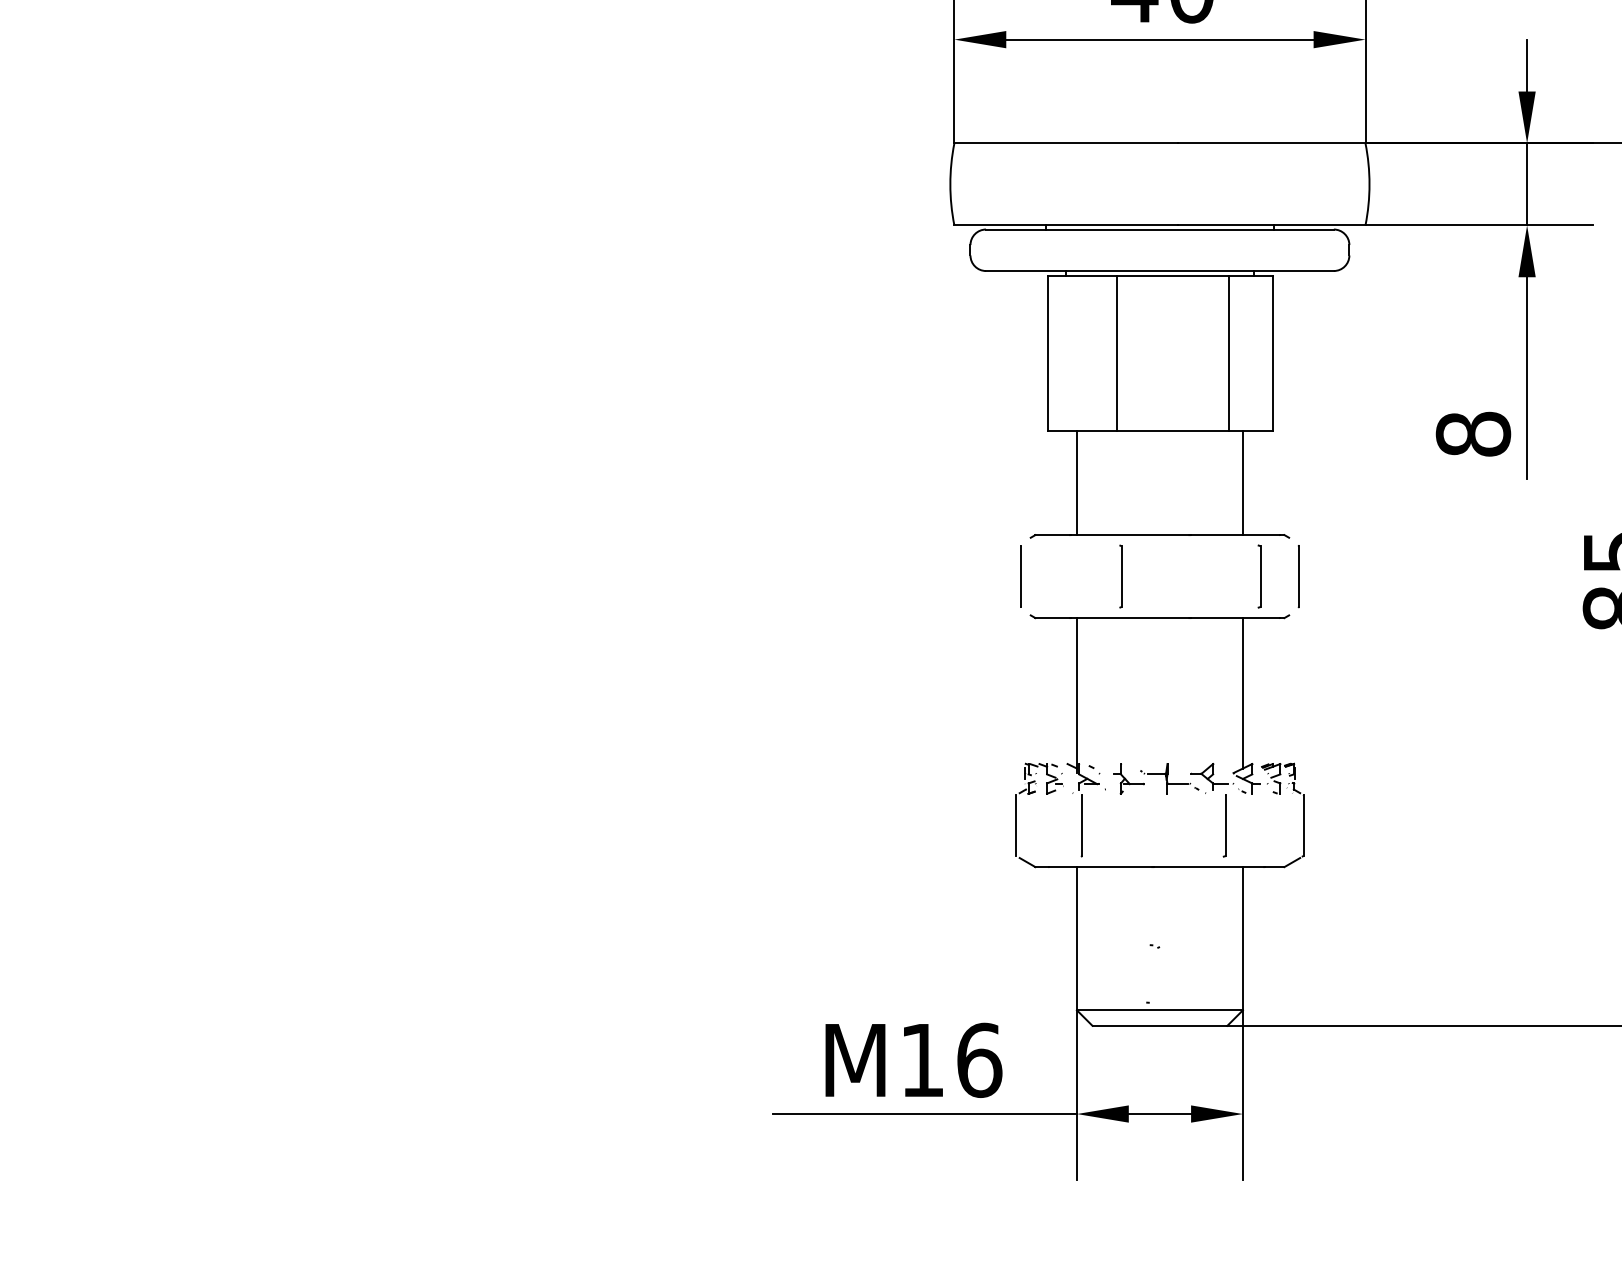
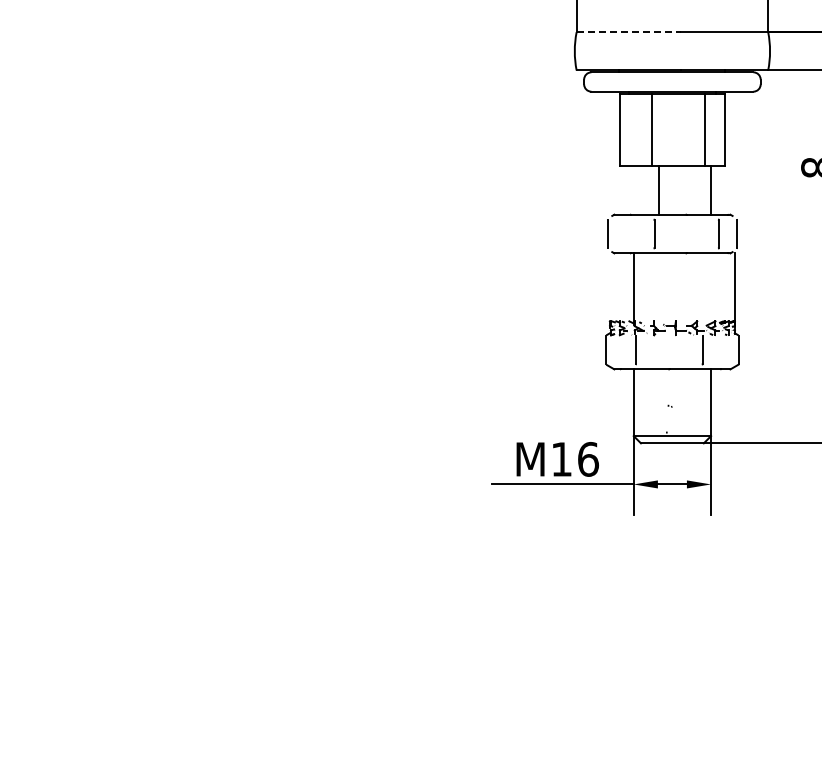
line: (1067, 144) -> (629, 32), solid -> dashed
line: (1076, 483) -> (658, 190), moved
line: (1243, 693) -> (735, 288), moved

